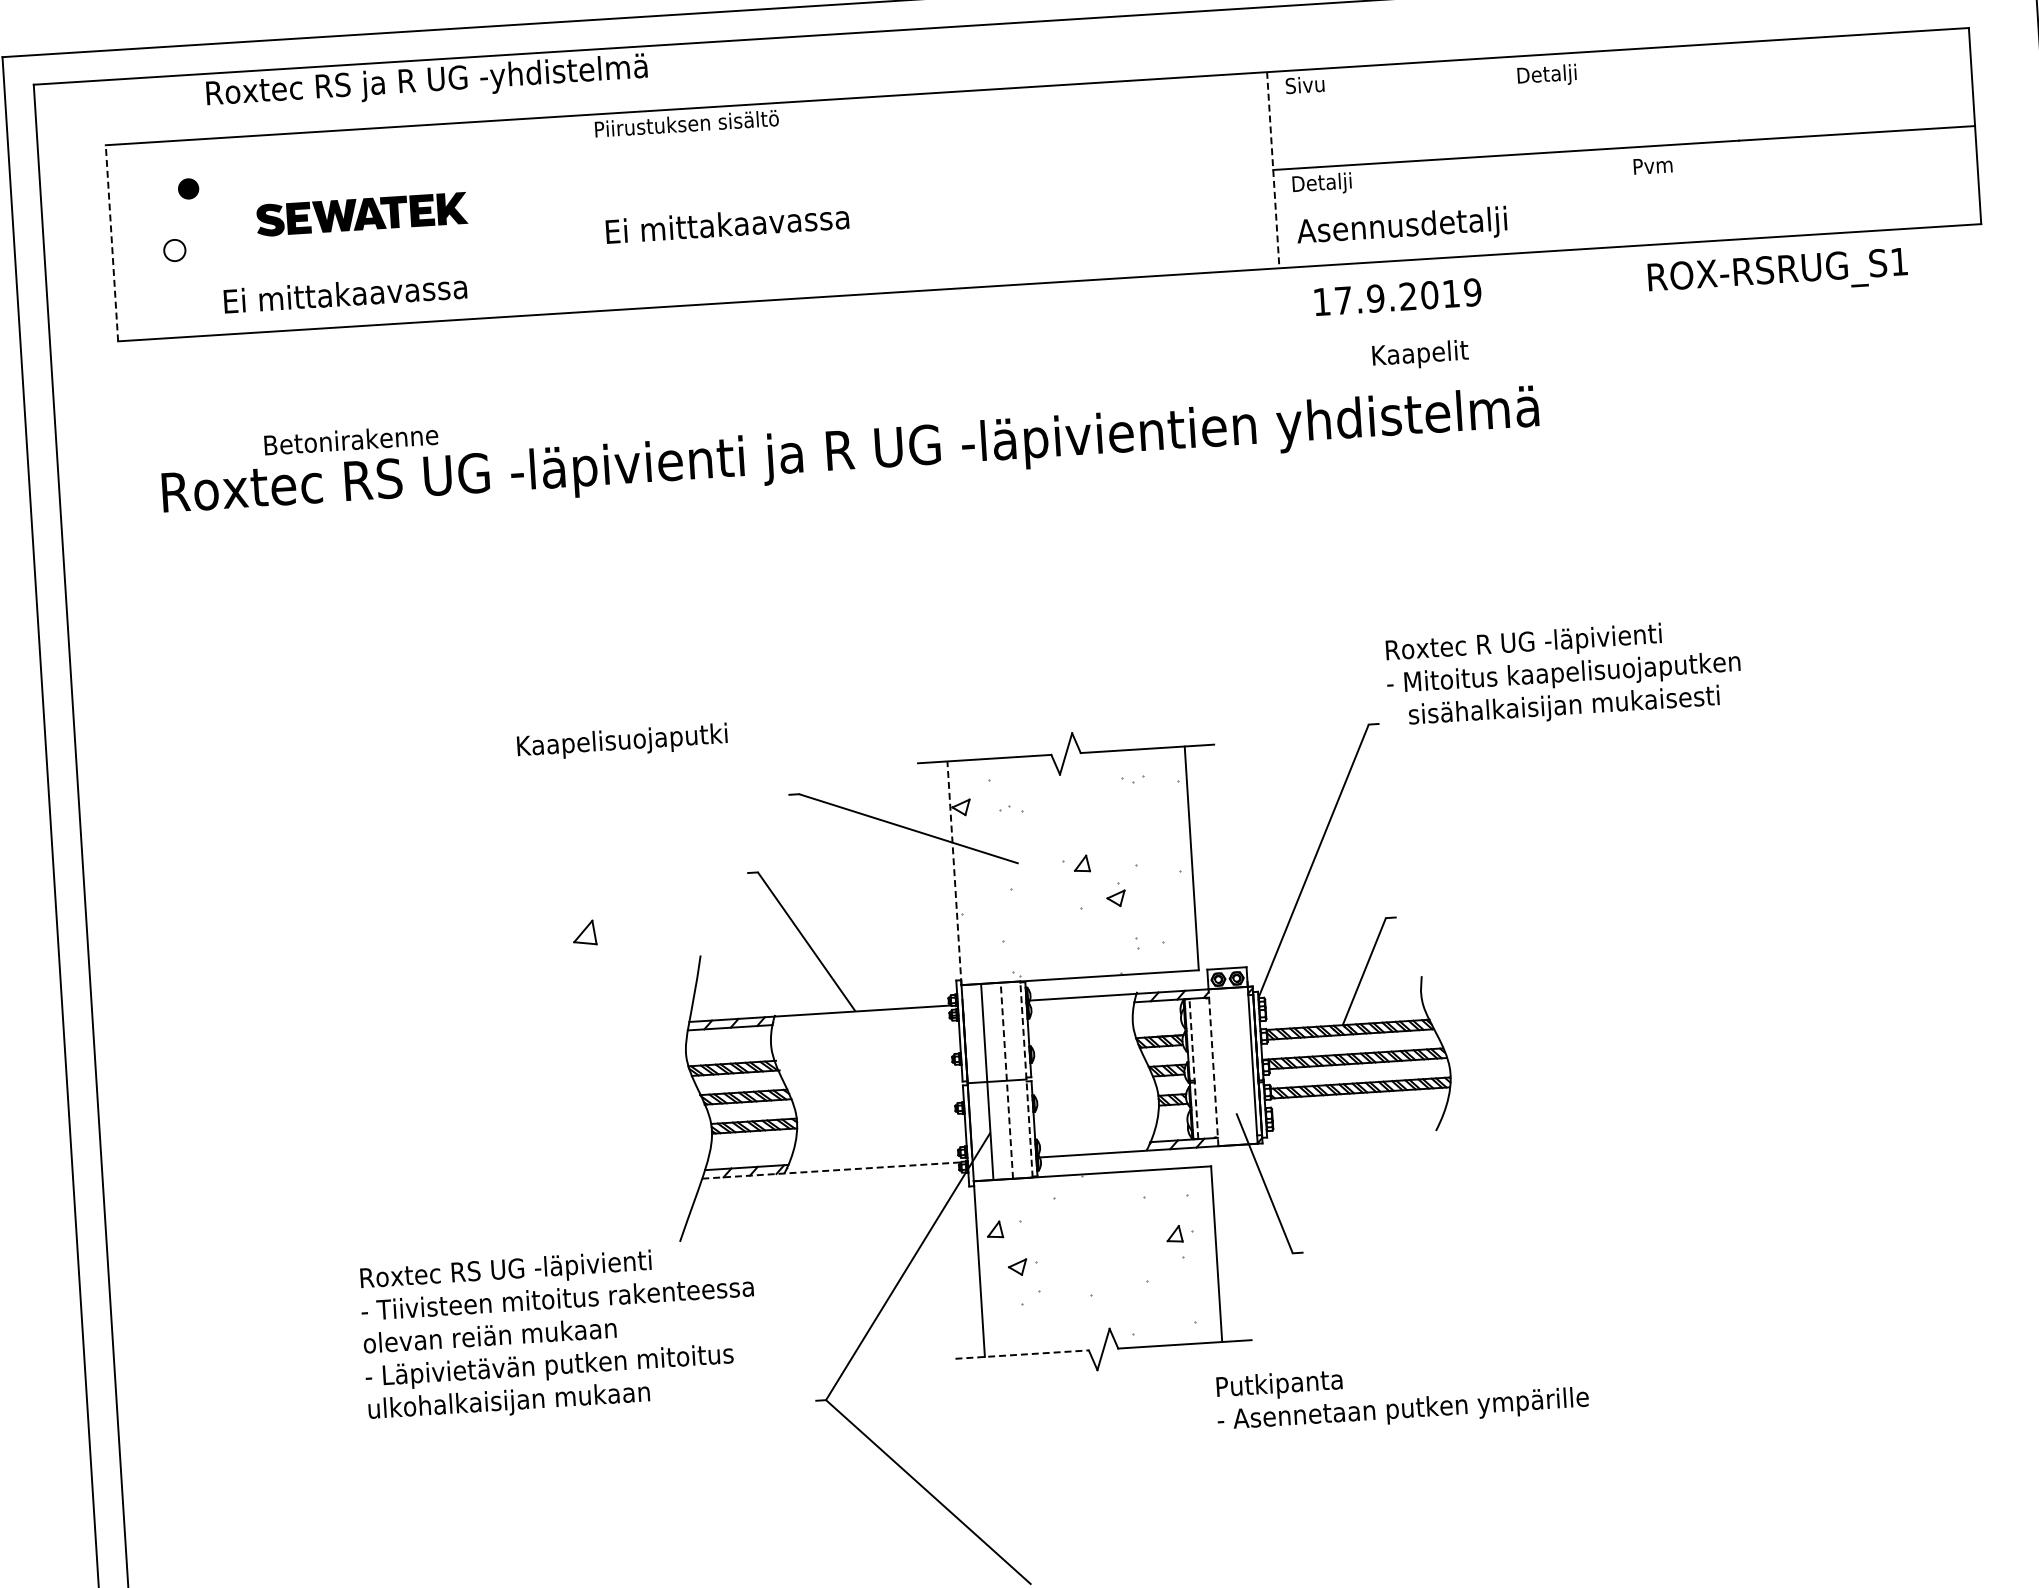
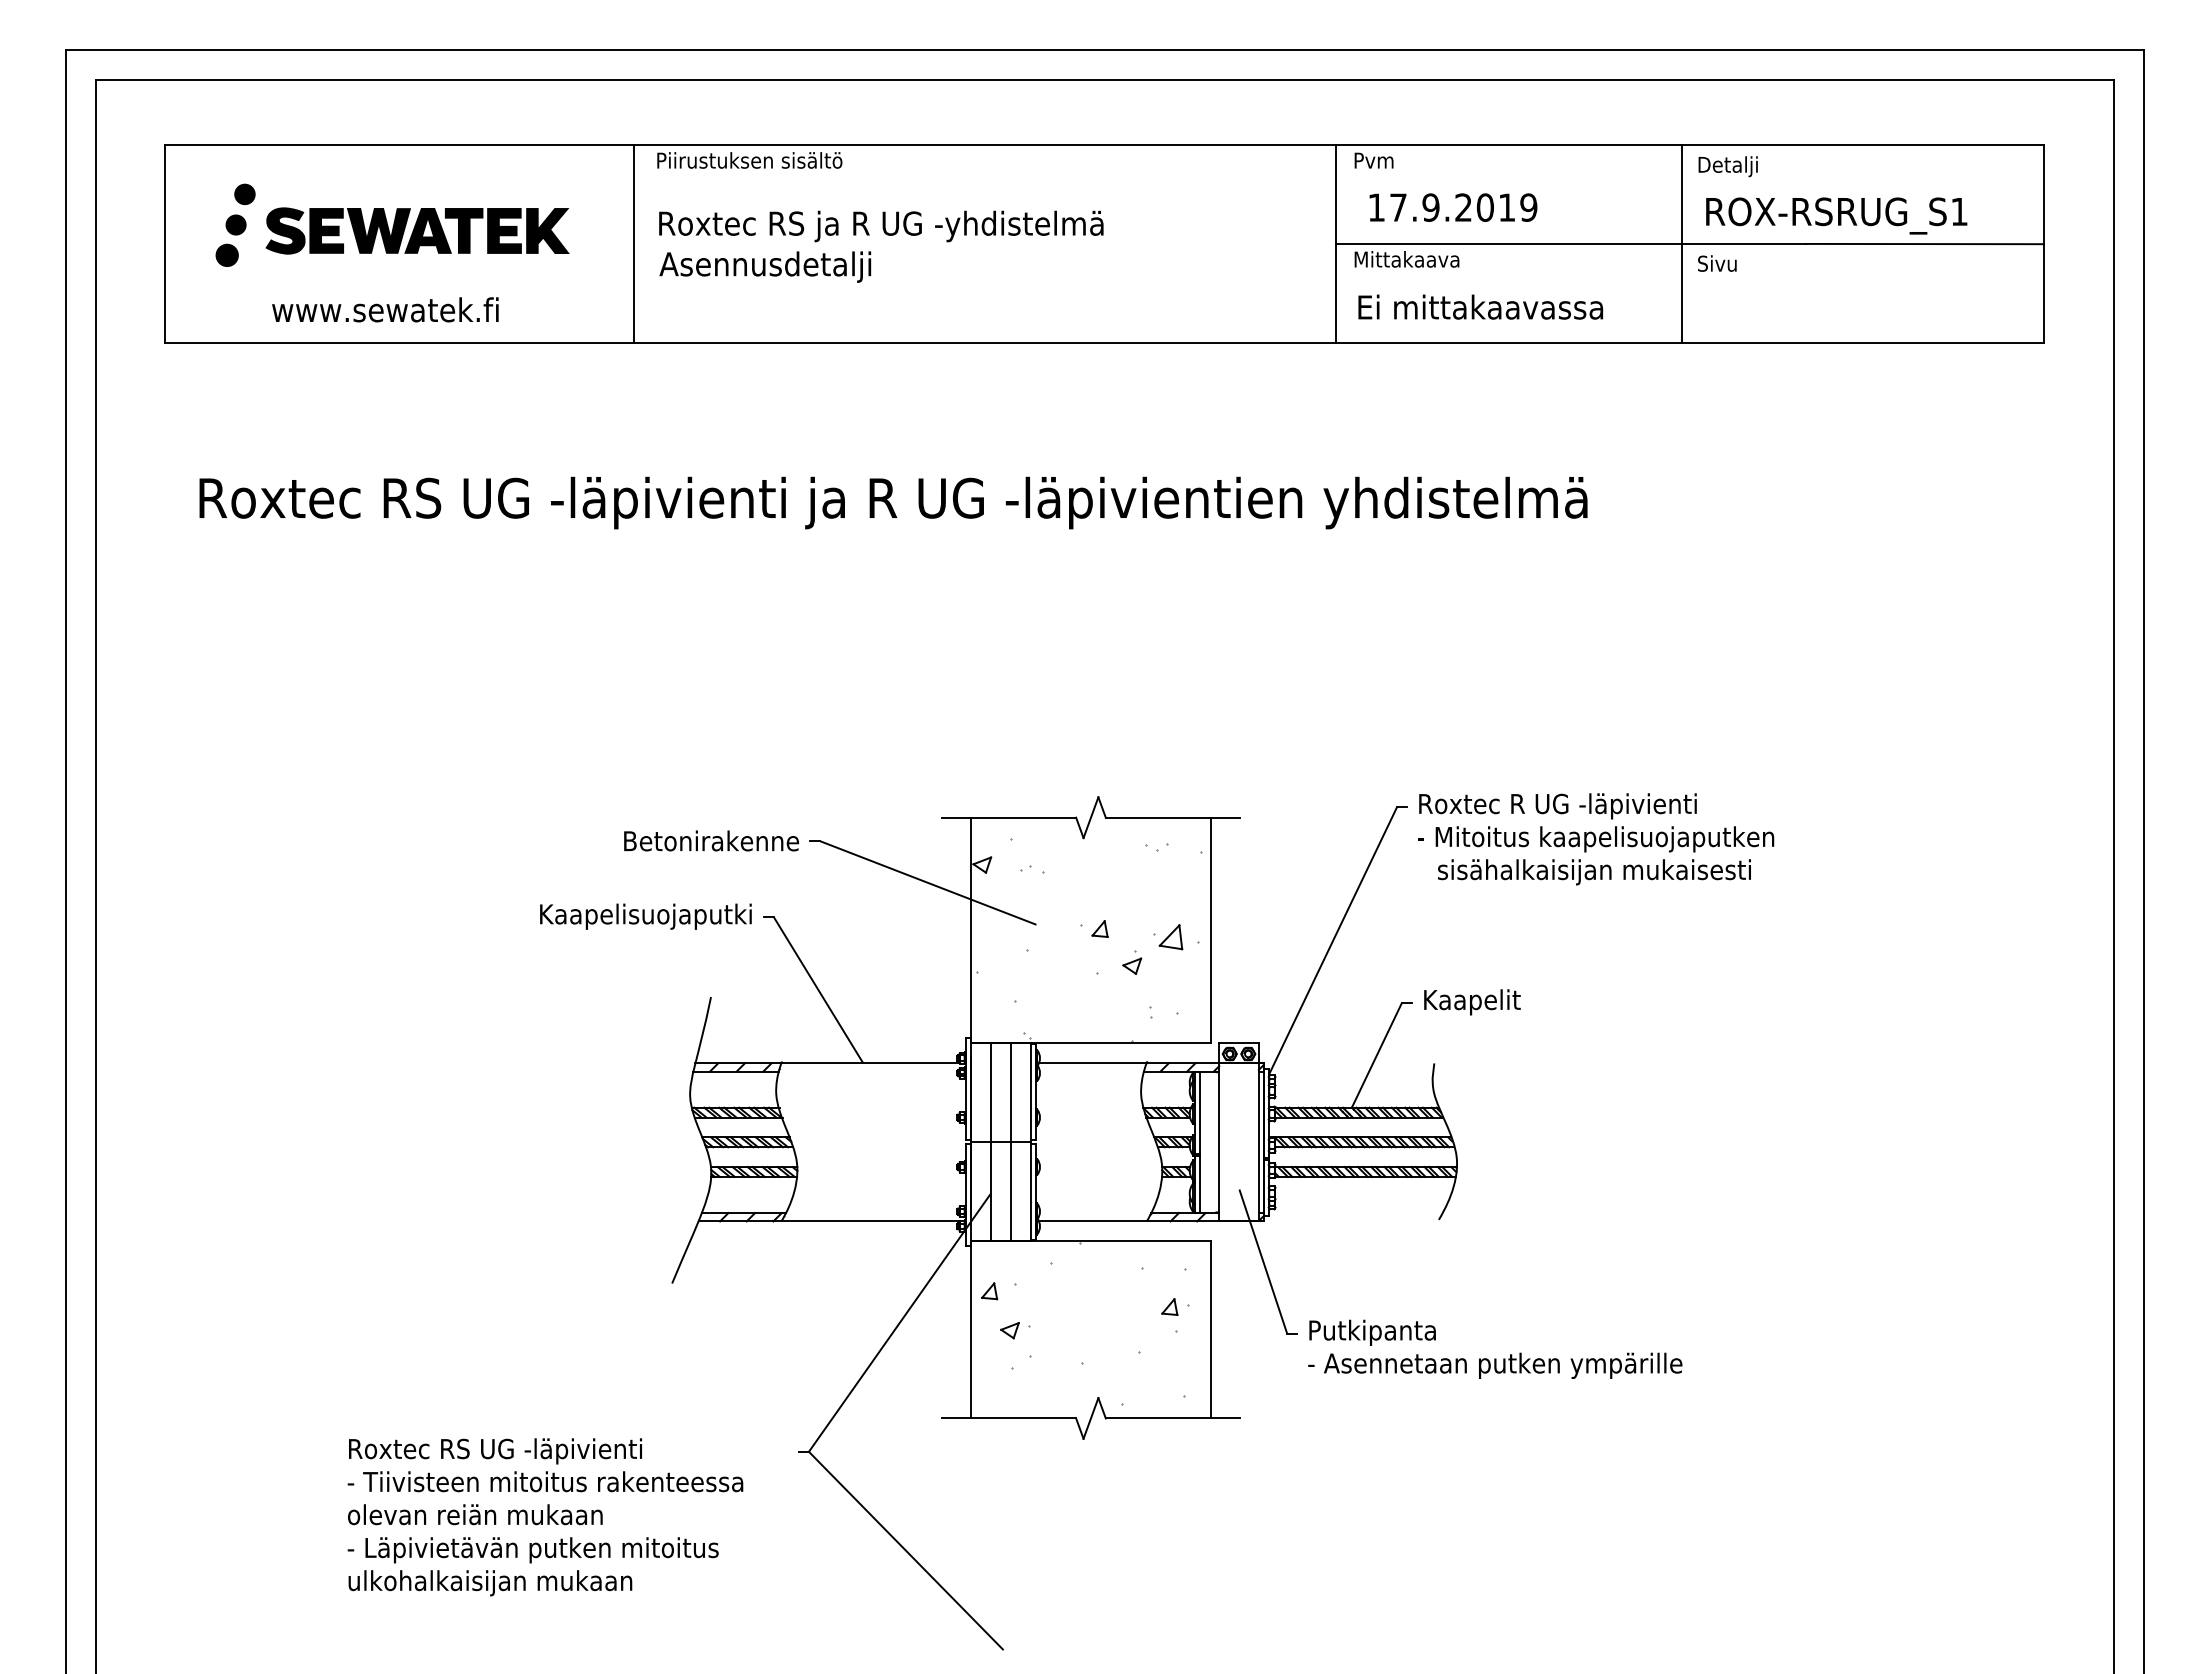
text: (1546, 75) -> (1727, 166), moved
text: (427, 82) -> (881, 226), moved
text: (1305, 84) -> (1373, 160), Sivu -> Pvm
line: (1616, 147) -> (1682, 243), added
text: (1652, 165) -> (1717, 263), Pvm -> Sivu
line: (1273, 169) -> (1336, 243), dashed -> solid
text: (1345, 182) -> (1407, 261), Detalji -> Mittakaava
part: (361, 213) -> (417, 230), size x1.43
line: (577, 213) -> (634, 243), added
fill: (181, 219) -> (235, 224), added
text: (725, 226) -> (782, 266), Ei mittakaavassa -> Asennusdetalji
text: (1419, 227) -> (1479, 310), Asennusdetalji -> Ei mittakaavassa
line: (111, 243) -> (164, 244), dashed -> solid
fill: (174, 250) -> (226, 255), added
text: (1777, 273) -> (1836, 215), moved
text: (345, 293) -> (395, 309), Ei mittakaavassa -> www.sewatek.fi
text: (1398, 297) -> (1453, 207), moved
text: (1420, 355) -> (1472, 1002), moved
text: (351, 439) -> (711, 840), moved
text: (1564, 674) -> (1596, 839), moved
text: (622, 741) -> (645, 916), moved
line: (954, 873) -> (971, 930), dashed -> solid
part: (584, 933) -> (1170, 937), moved
line: (1213, 1066) -> (1219, 1141), dashed -> solid
line: (1193, 1069) -> (1199, 1142), dashed -> solid
line: (1026, 1079) -> (1030, 1142), dashed -> solid
line: (1006, 1080) -> (1010, 1142), dashed -> solid
line: (832, 1170) -> (829, 1221), dashed -> solid
text: (559, 1333) -> (545, 1517), moved
line: (1022, 1354) -> (1009, 1418), dashed -> solid
text: (1402, 1393) -> (1495, 1348), moved

